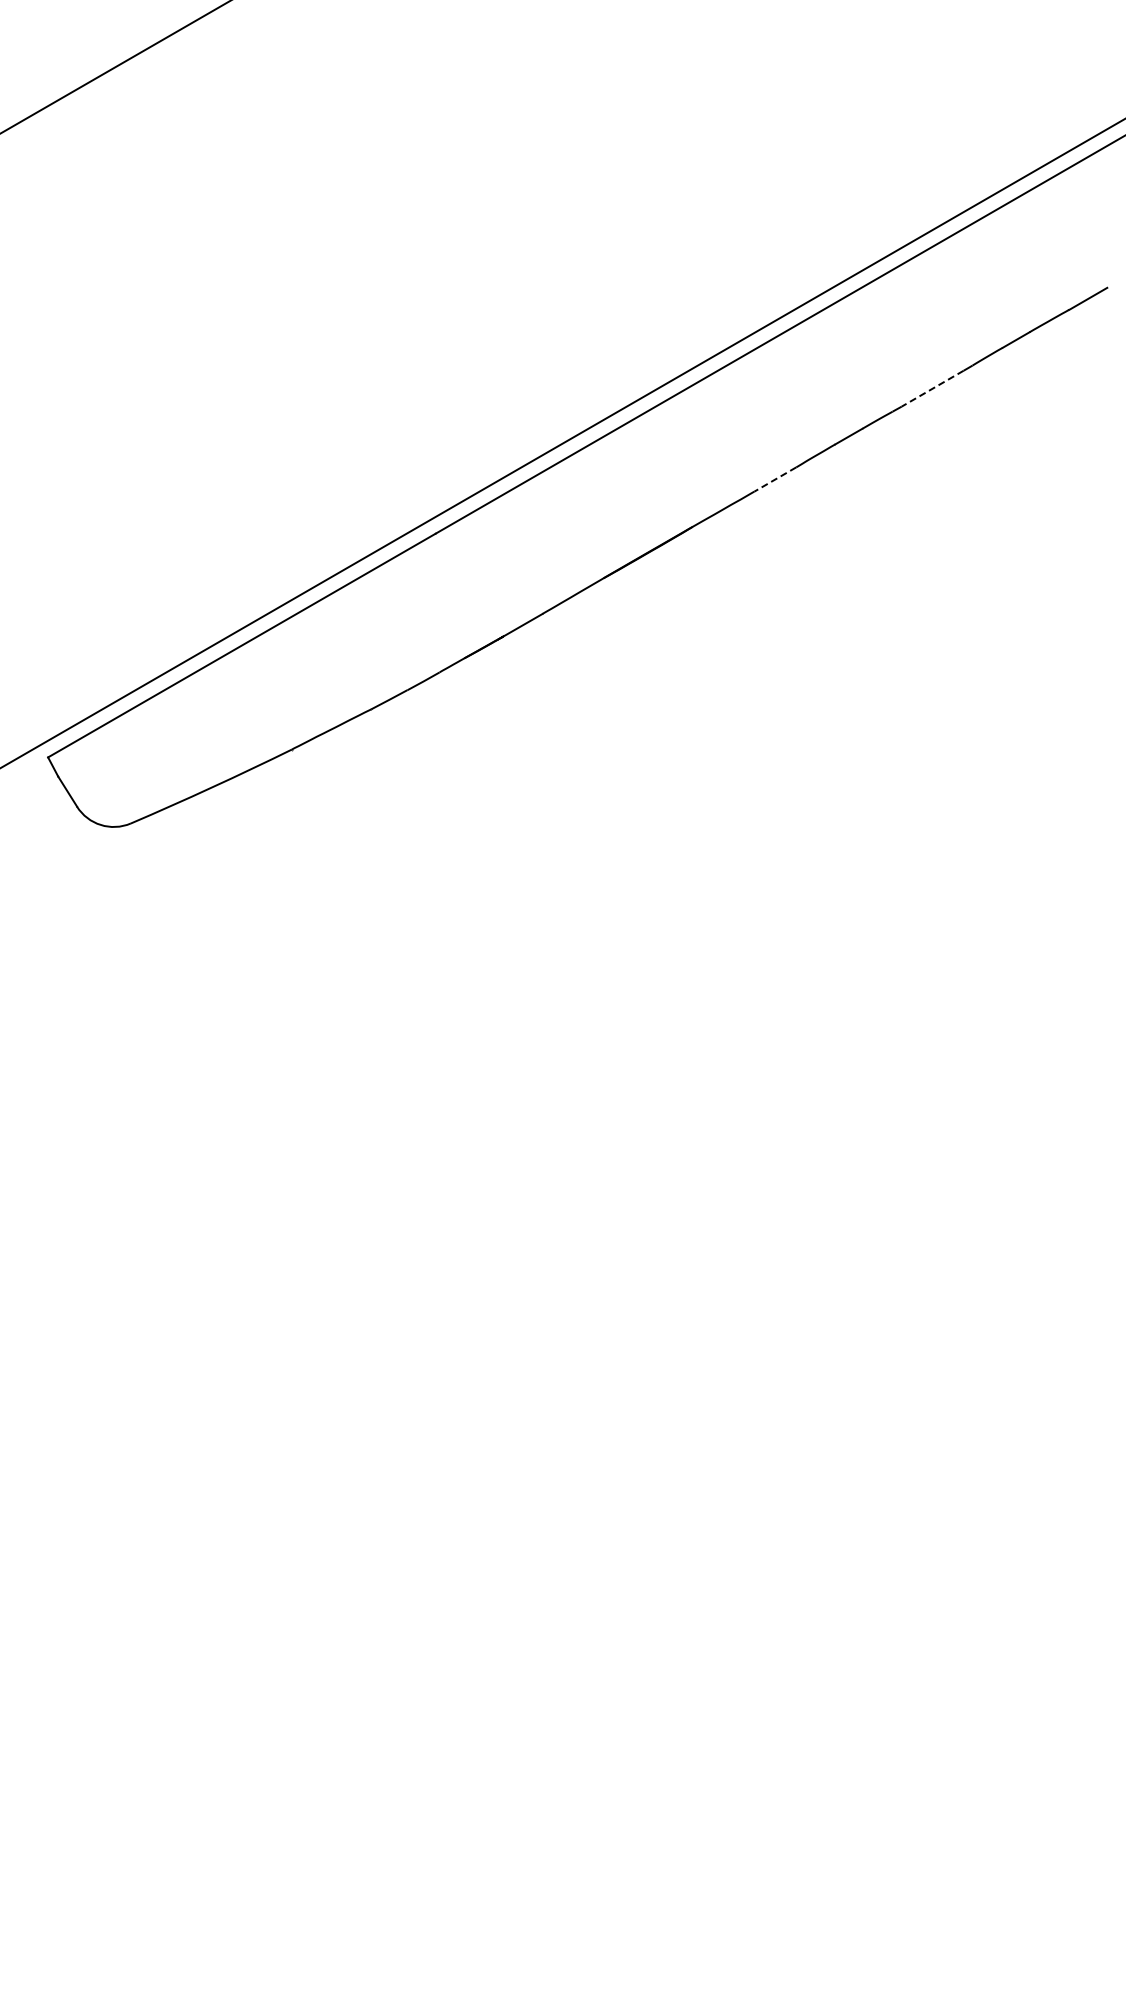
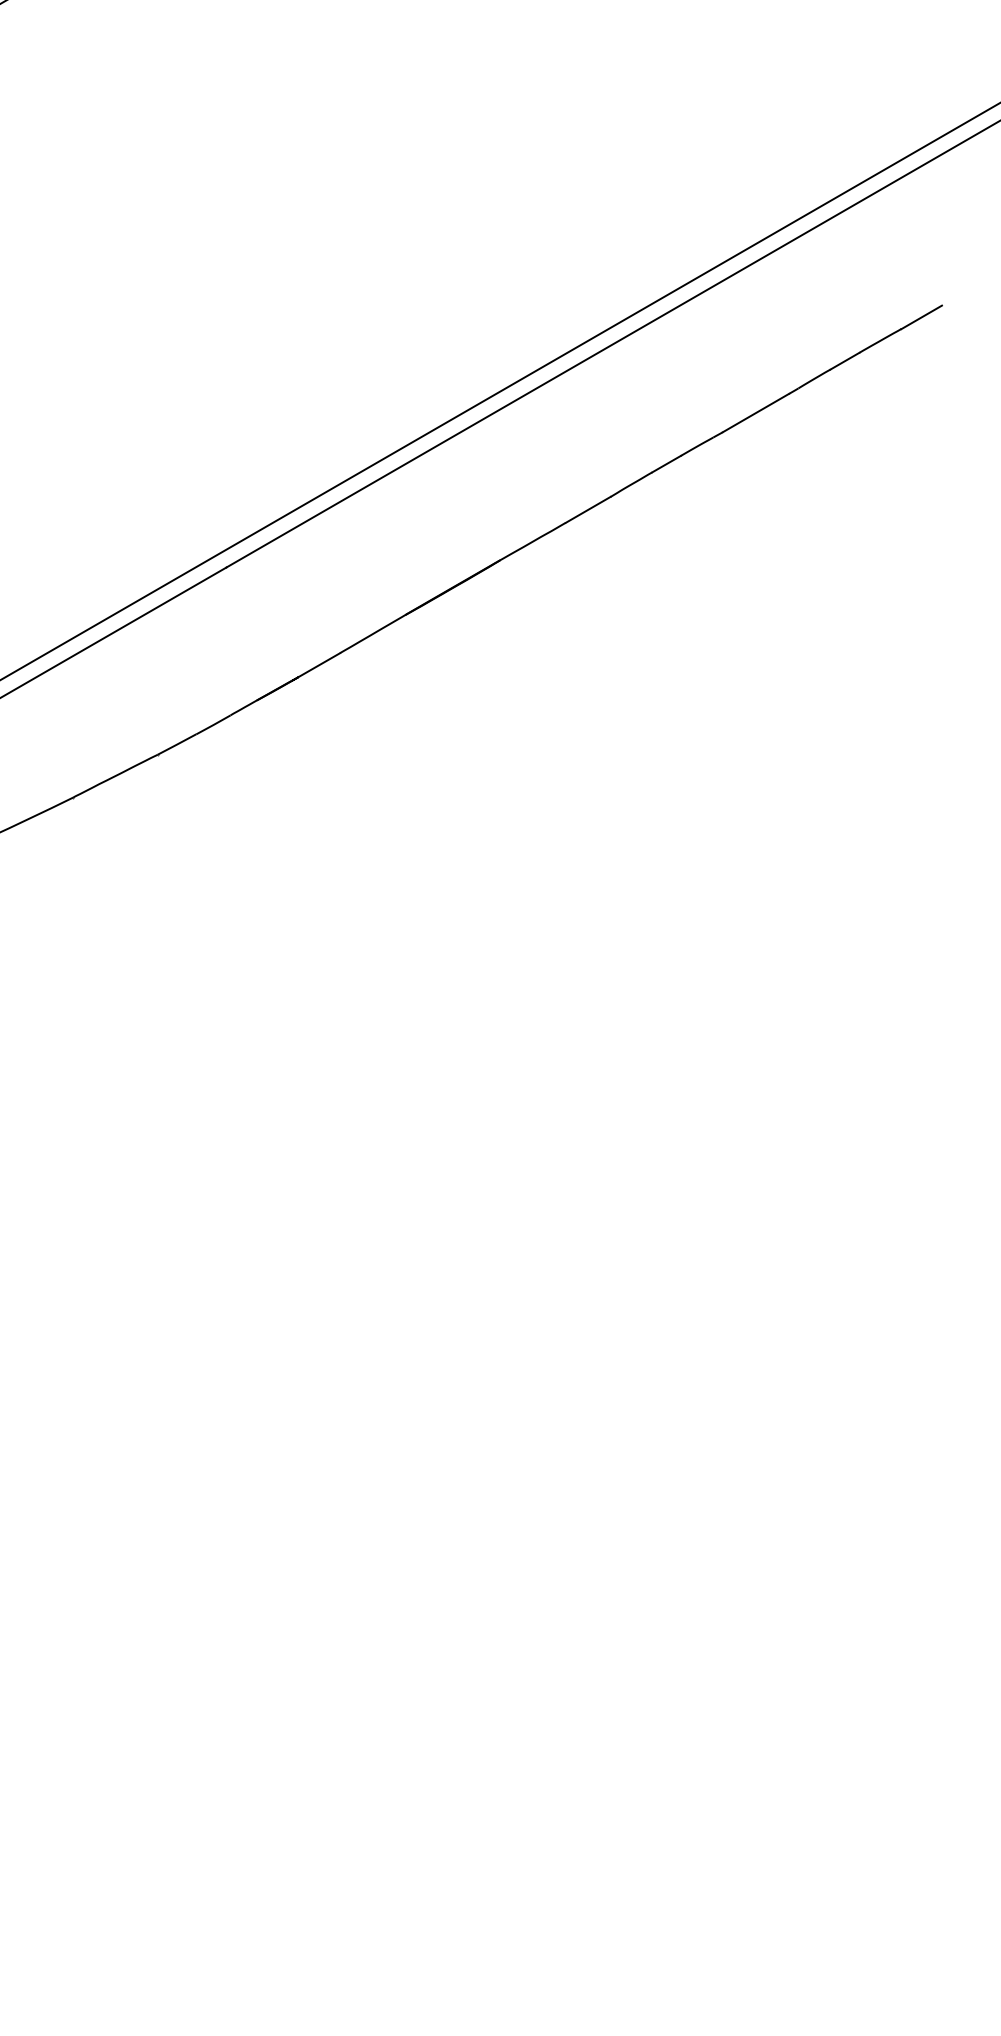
line: (932, 388) -> (755, 412), dashed -> solid
line: (774, 479) -> (587, 509), dashed -> solid

